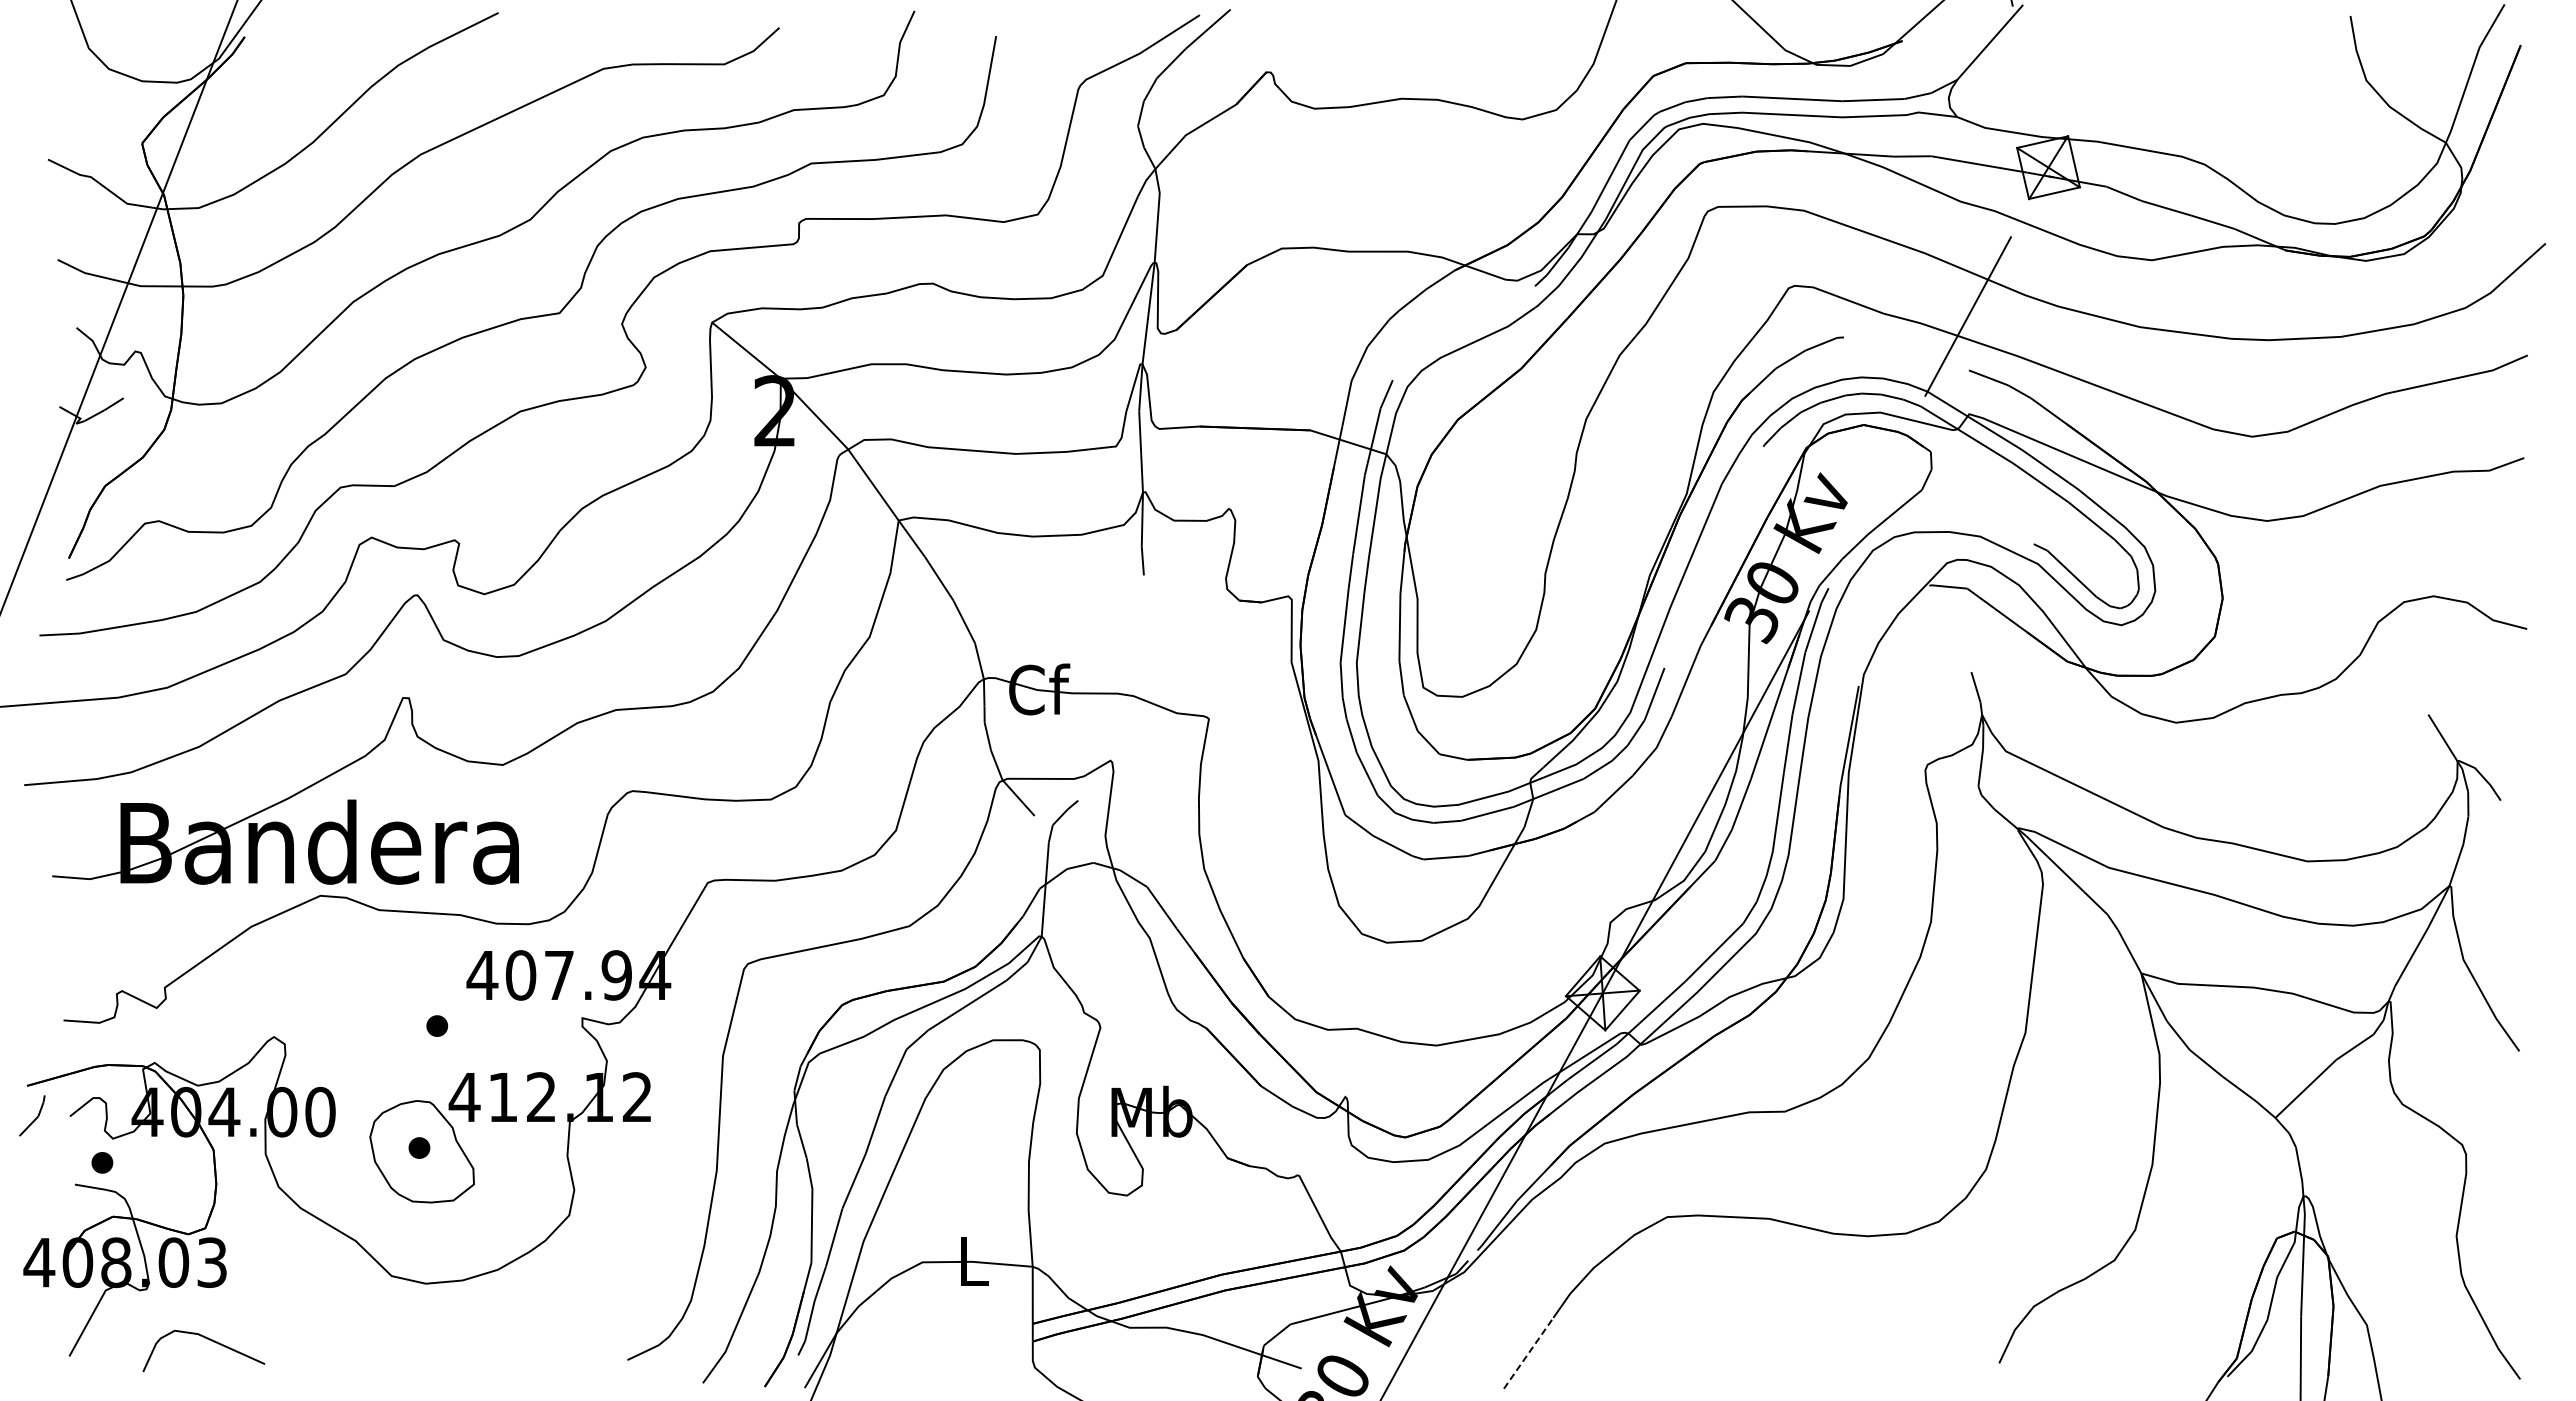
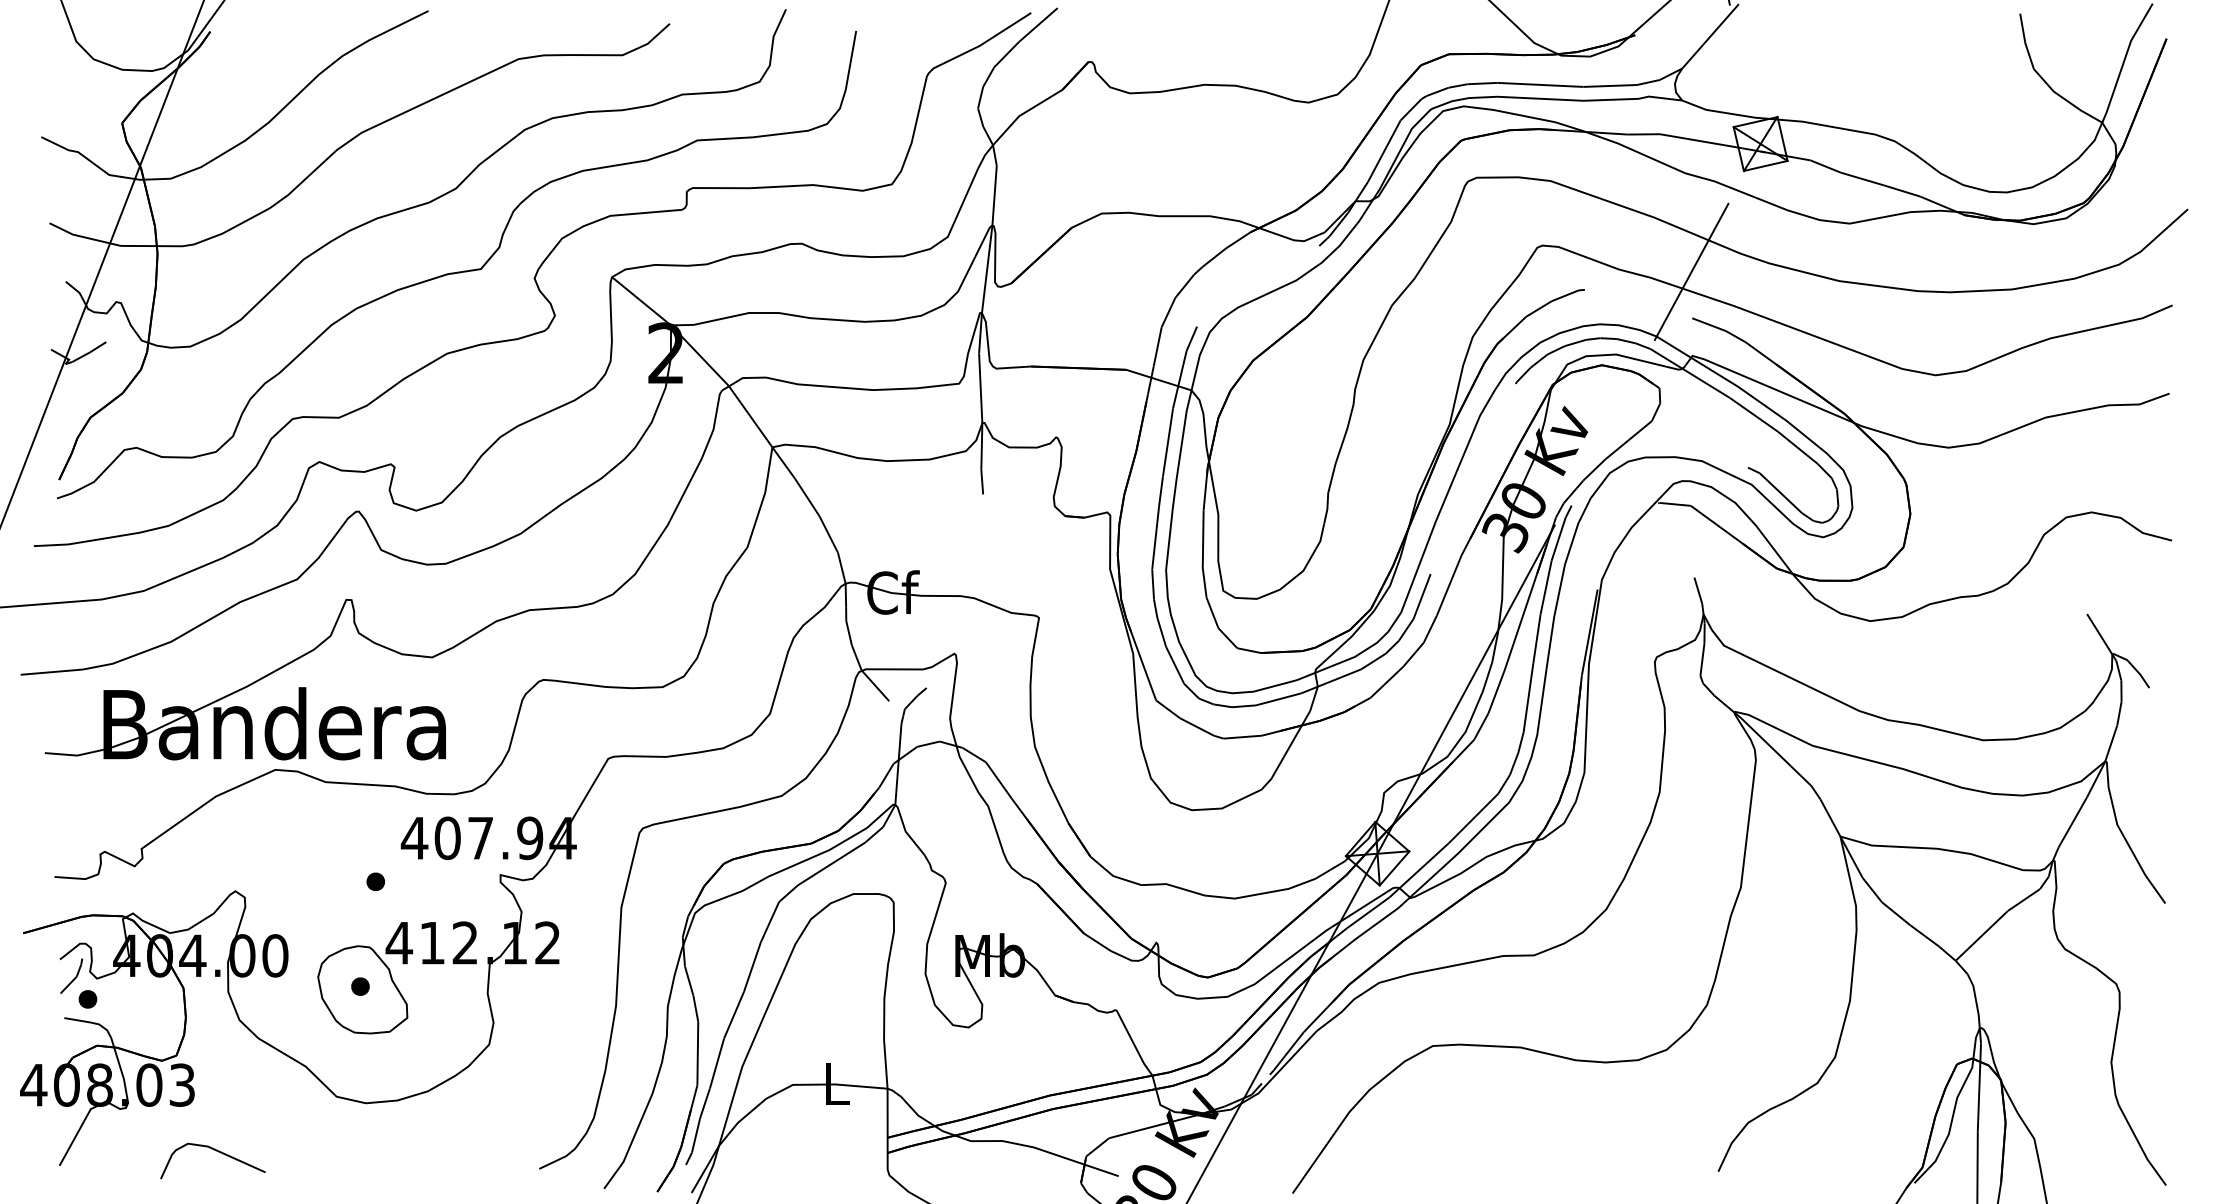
line: (35, 1118) -> (74, 978), moved
curve: (209, 1340) -> (217, 1152), moved
line: (1528, 1352) -> (1313, 1162), dashed -> solid

